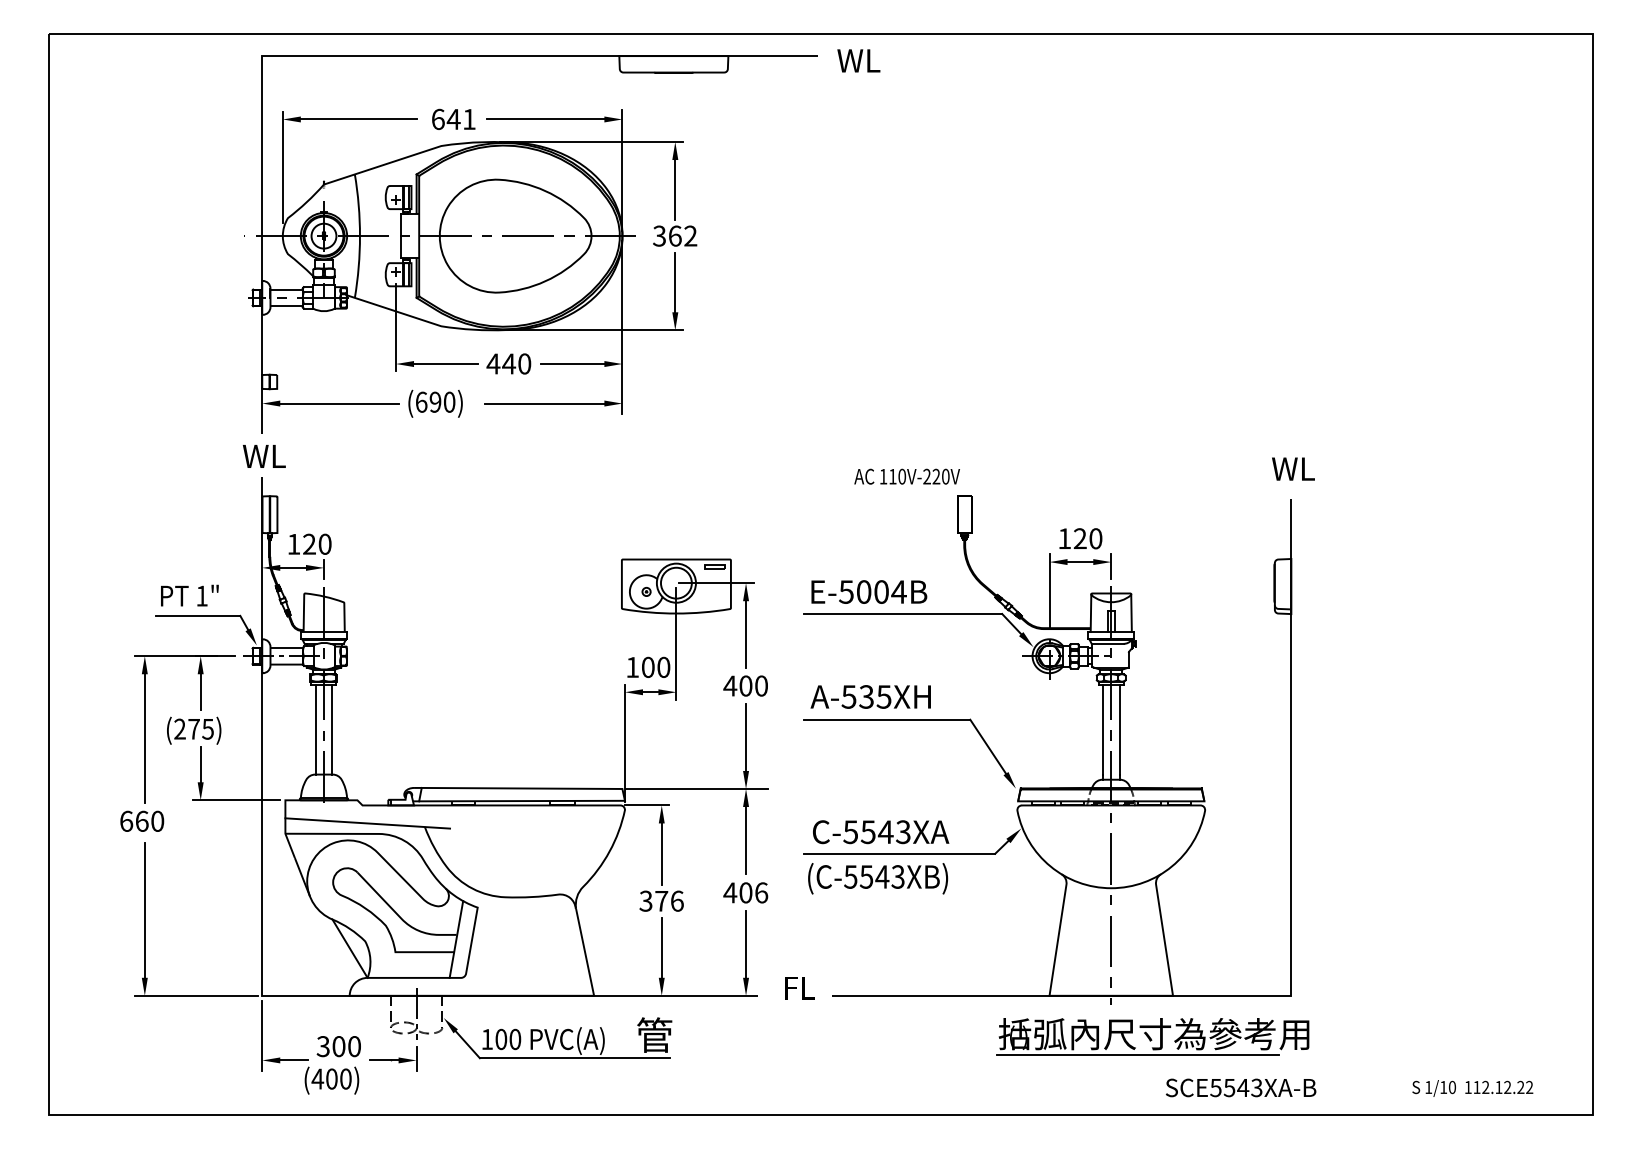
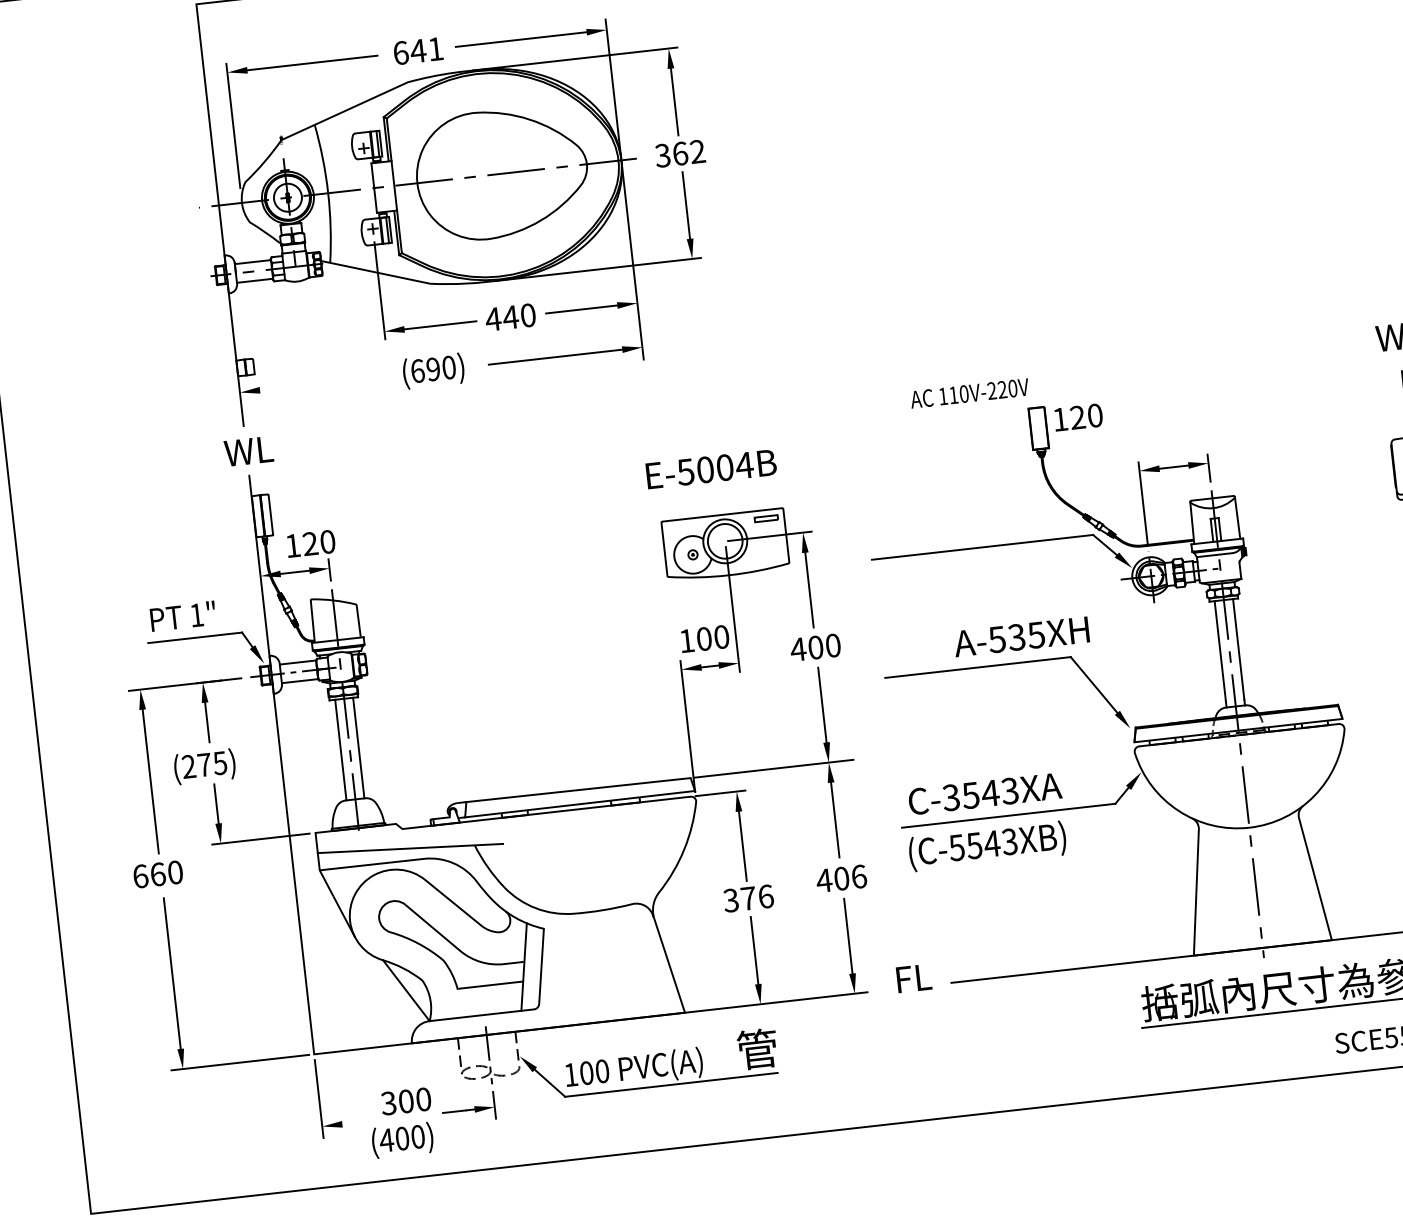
line: (338, 403) -> (325, 382), removed
text: (1080, 538) -> (1078, 417), moved
text: (869, 591) -> (711, 468), moved
text: (870, 696) -> (1021, 636), moved
text: (850, 831) -> (950, 797), C-5543XA -> C-3543XA
line: (292, 1060) -> (356, 1122), removed

